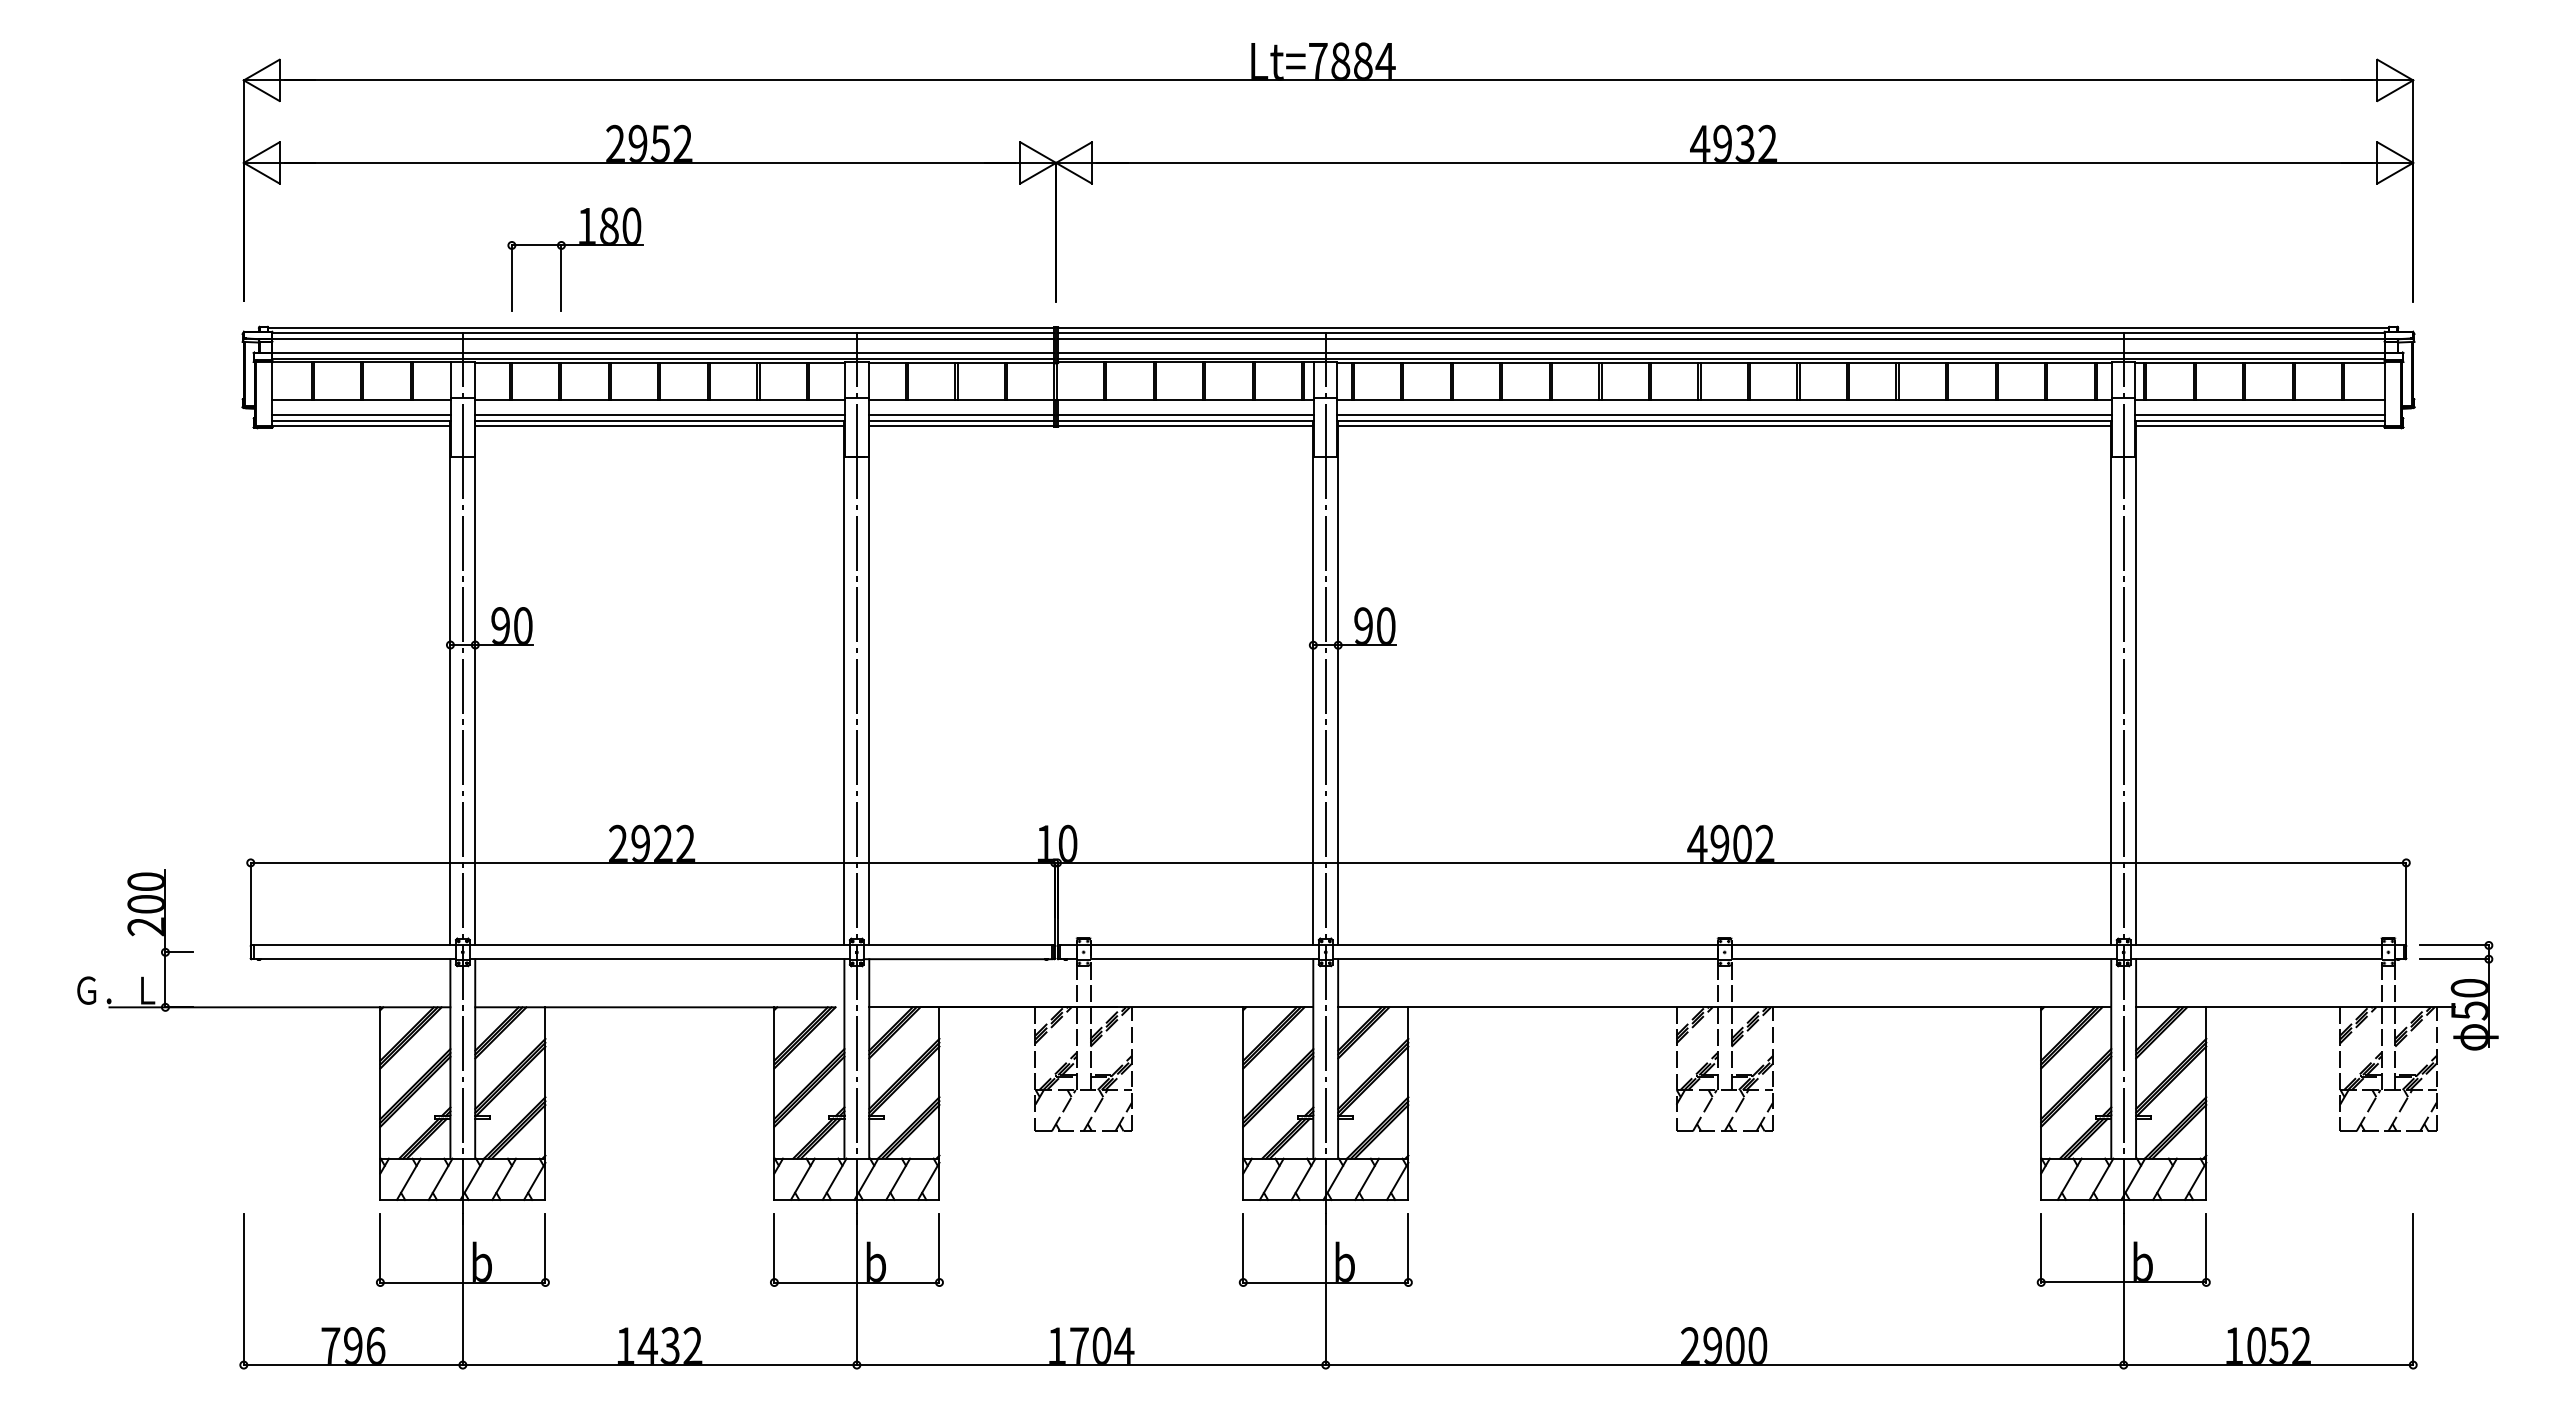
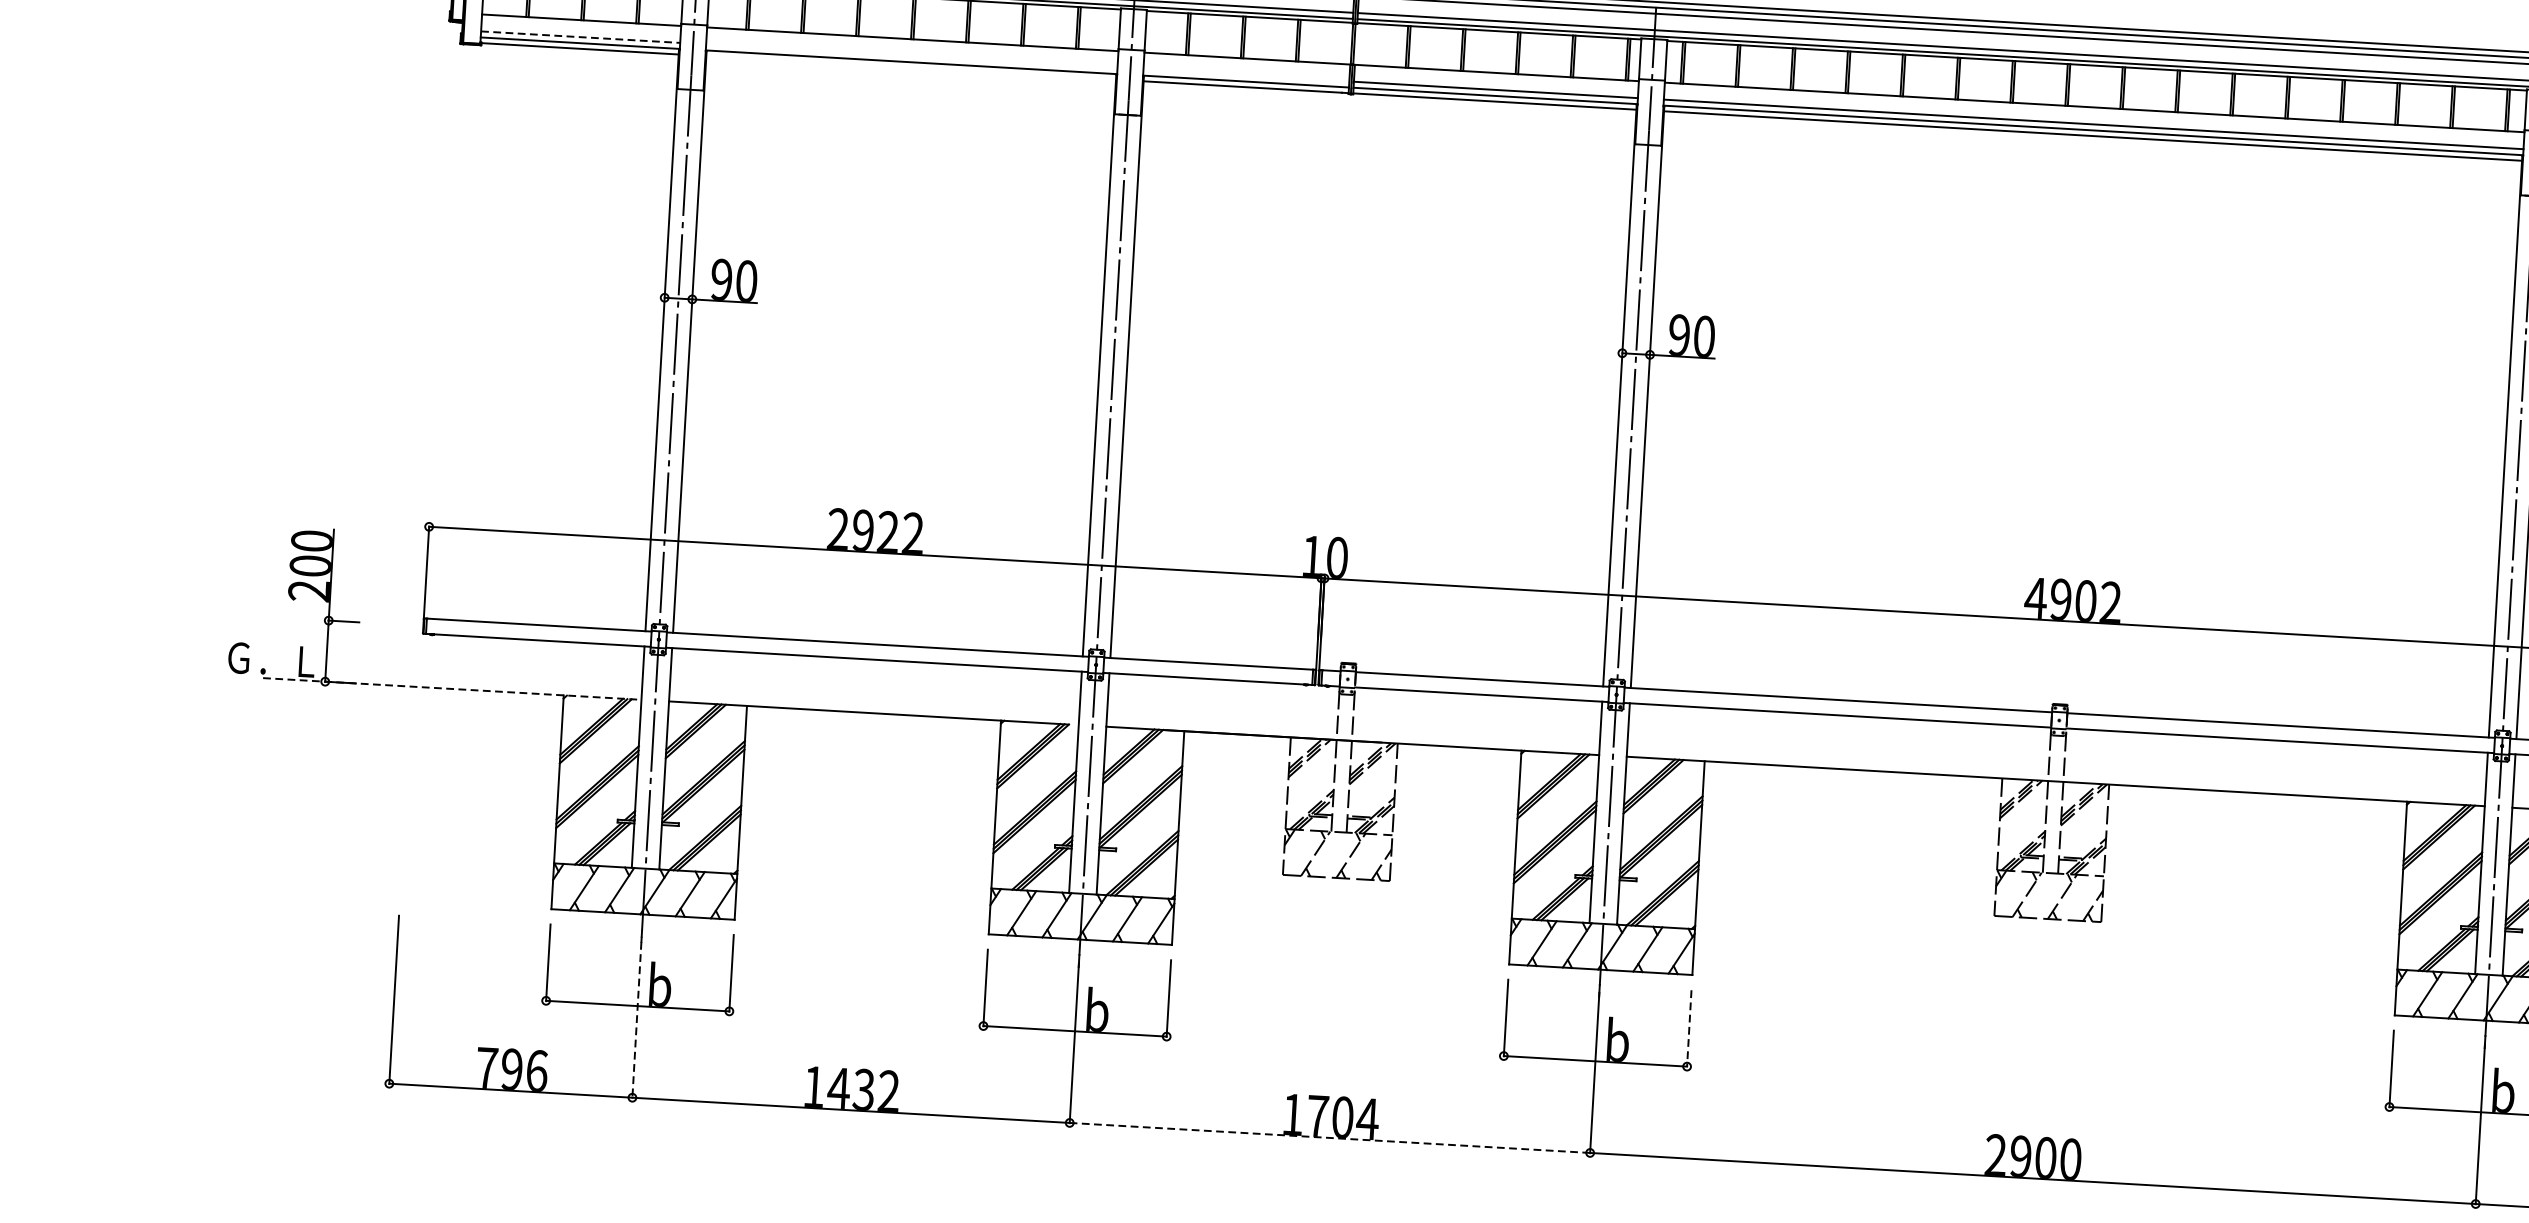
line: (361, 415) -> (580, 37), solid -> dashed
line: (659, 415) -> (911, 56), removed
line: (961, 415) -> (1246, 75), removed
line: (659, 425) -> (910, 67), removed
line: (280, 1007) -> (452, 689), solid -> dashed
line: (1408, 1248) -> (1689, 1028), solid -> dashed
line: (462, 1289) -> (636, 1013), solid -> dashed
line: (1090, 1365) -> (1328, 1138), solid -> dashed

